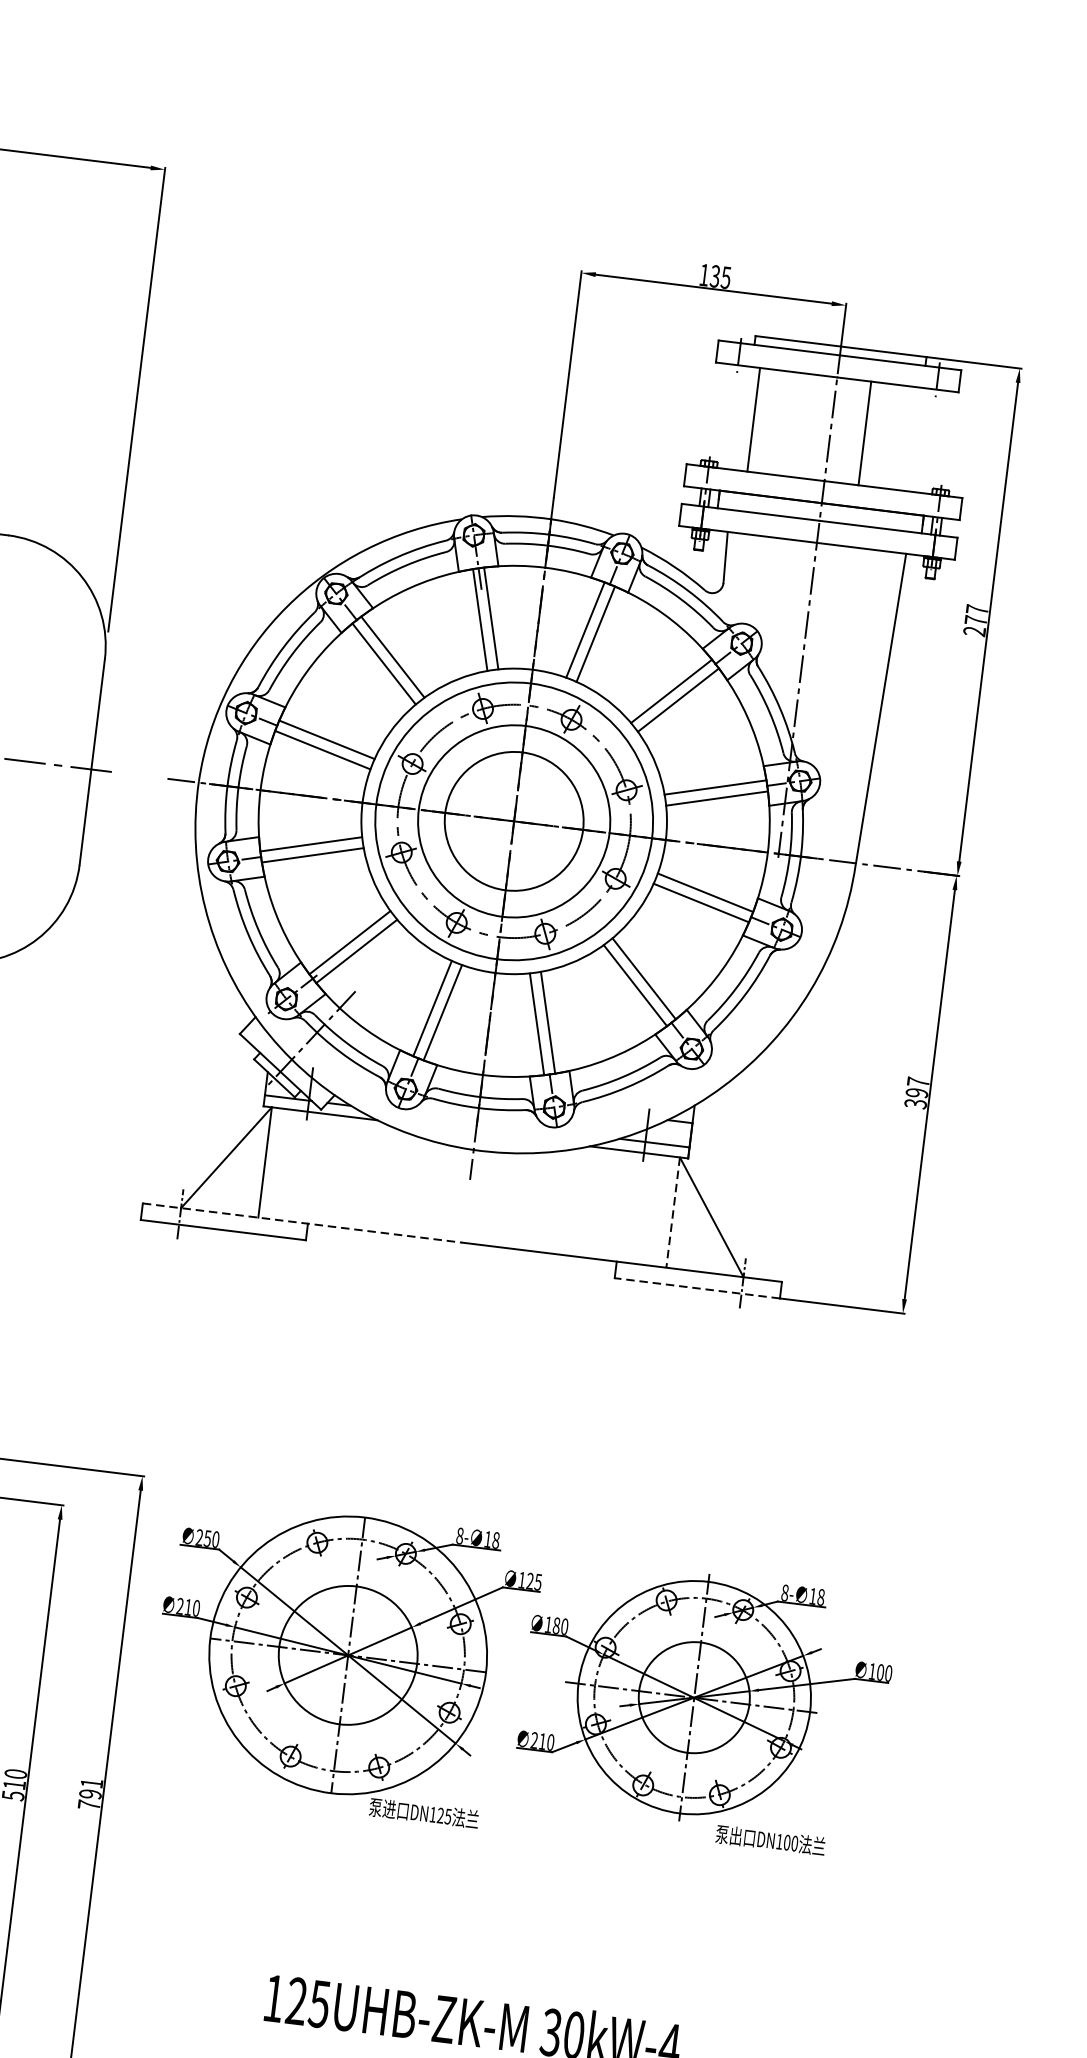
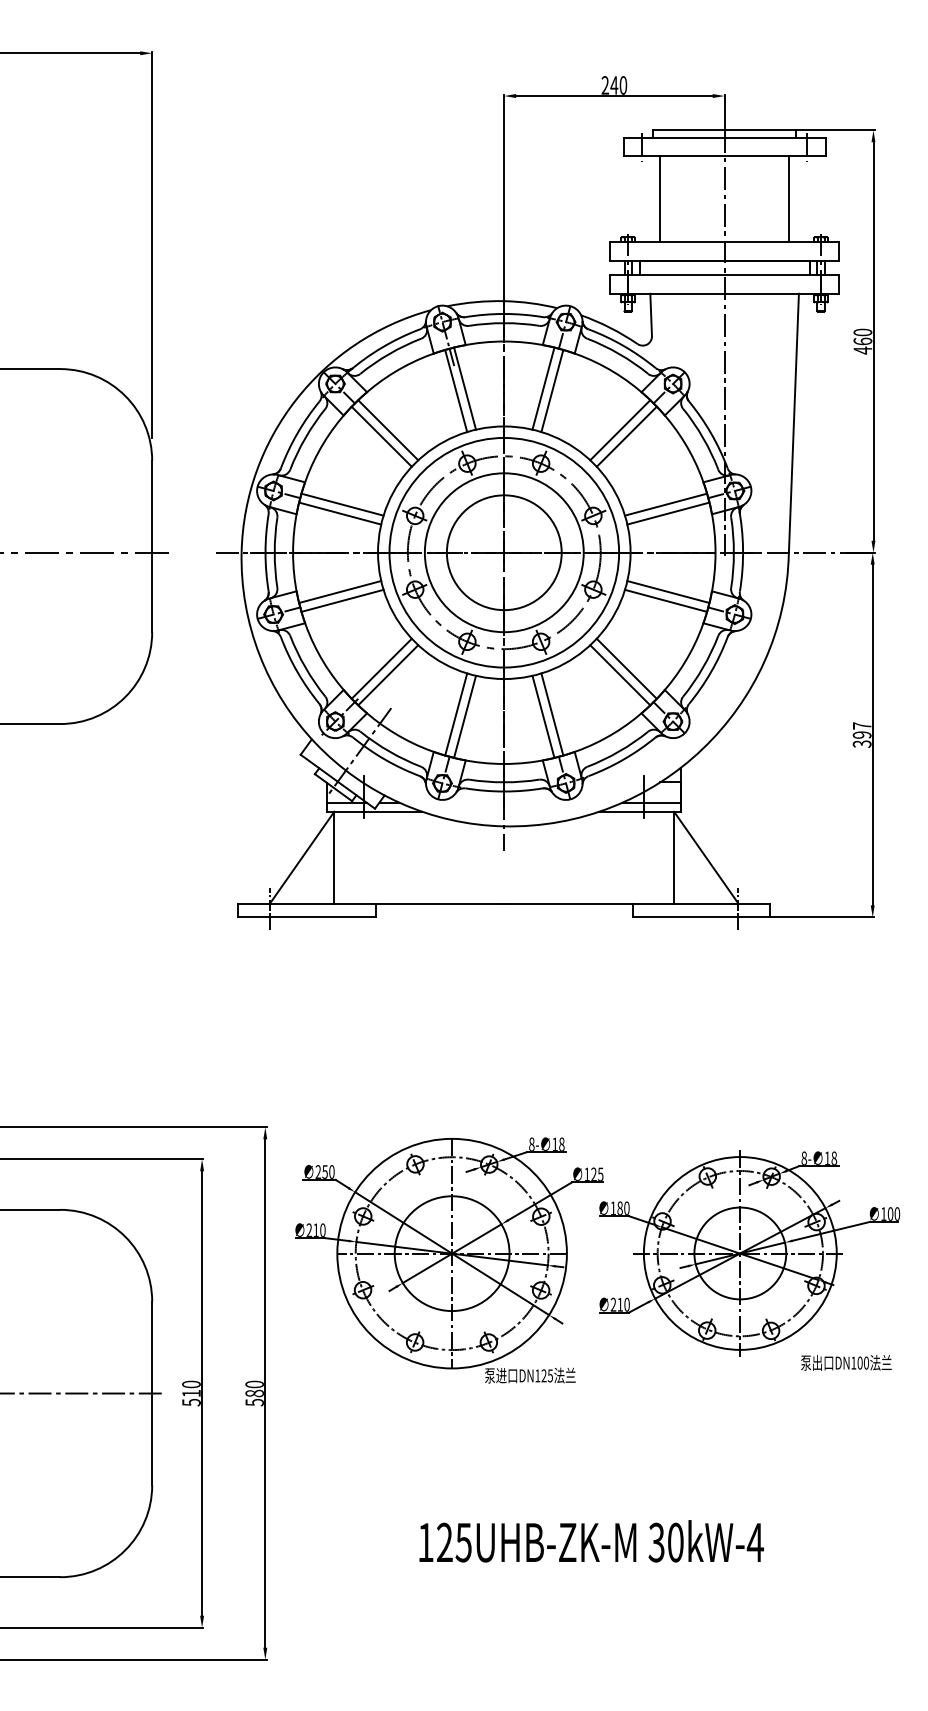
text: (715, 276) -> (614, 85), 135 -> 240
line: (864, 433) -> (788, 199), moved
text: (975, 620) -> (862, 341), 277 -> 460
line: (673, 1212) -> (674, 857), dashed -> solid
line: (303, 1223) -> (371, 903), dashed -> solid
line: (697, 1288) -> (701, 917), dashed -> solid
text: (90, 1794) -> (254, 1393), 791 -> 580
text: (770, 1839) -> (846, 1362), moved

